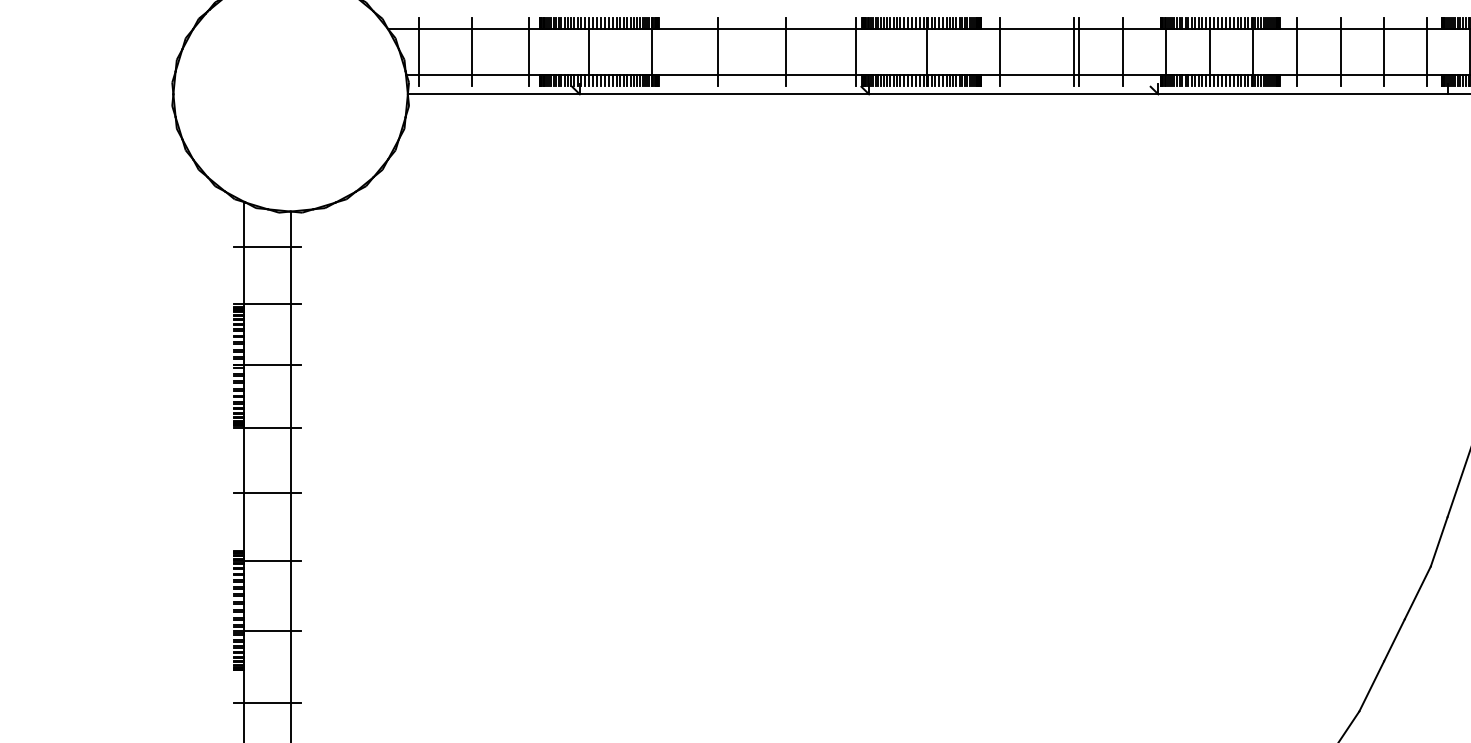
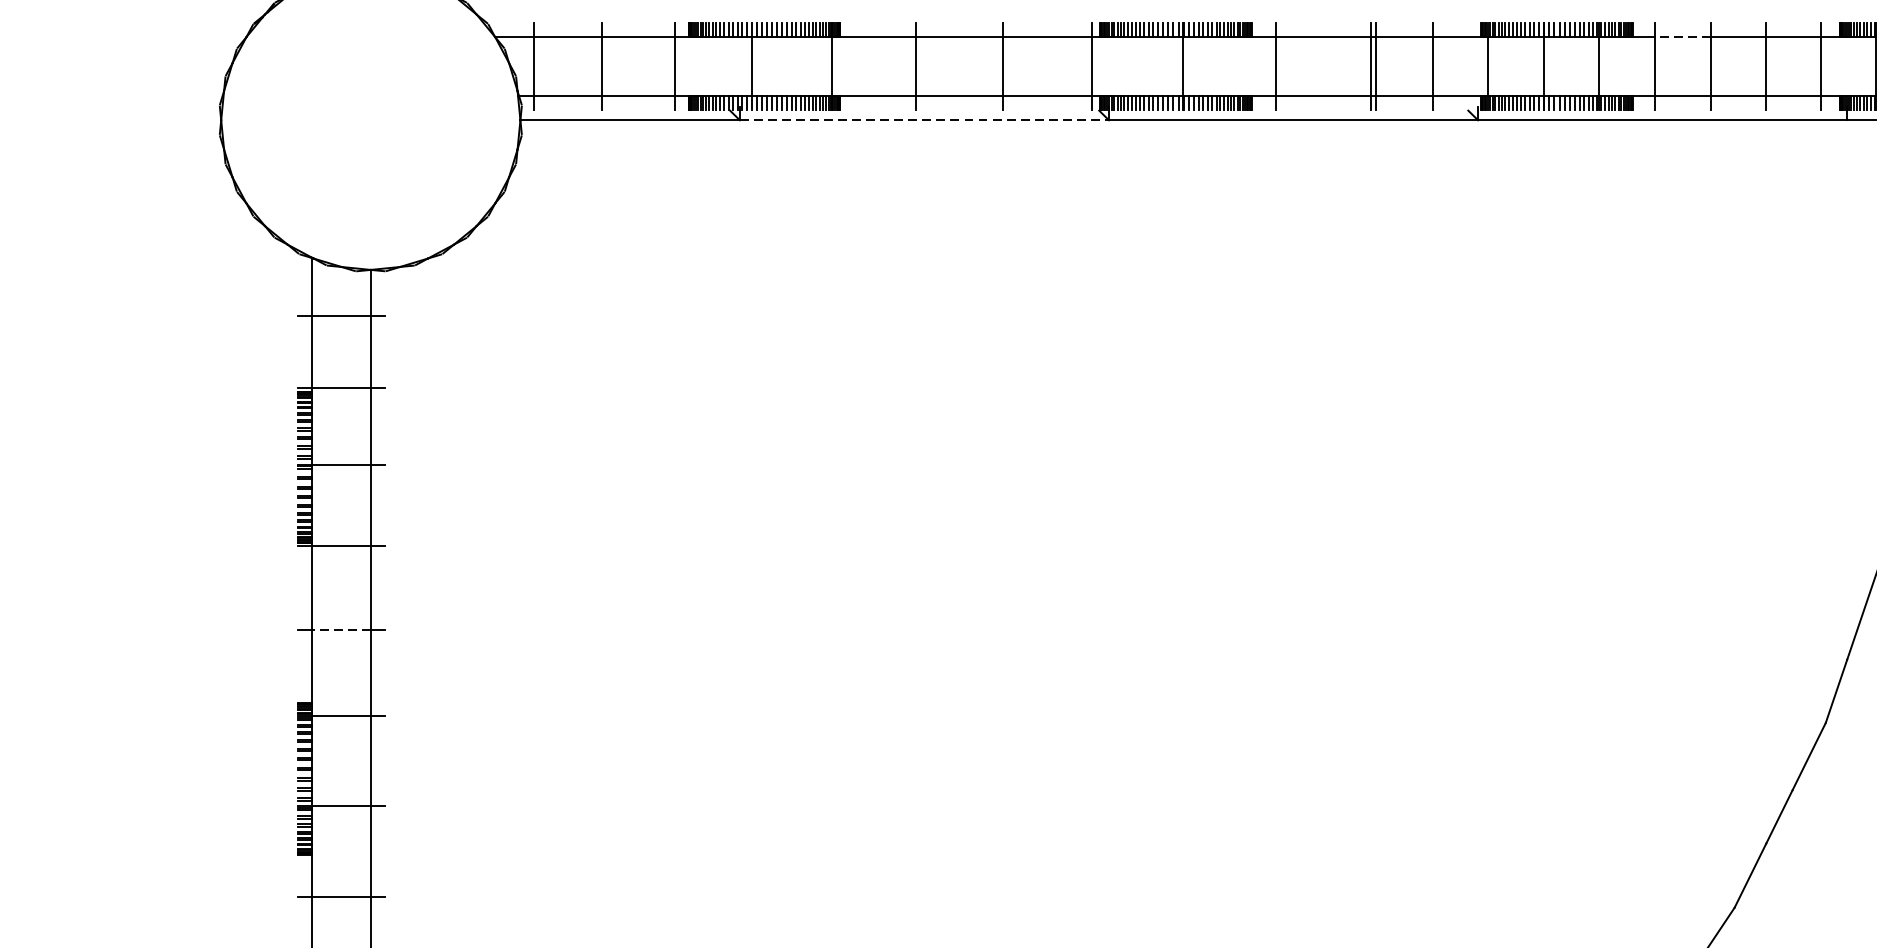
line: (1318, 28) -> (1682, 36), solid -> dashed
line: (724, 94) -> (924, 120), solid -> dashed
line: (267, 493) -> (341, 629), solid -> dashed

